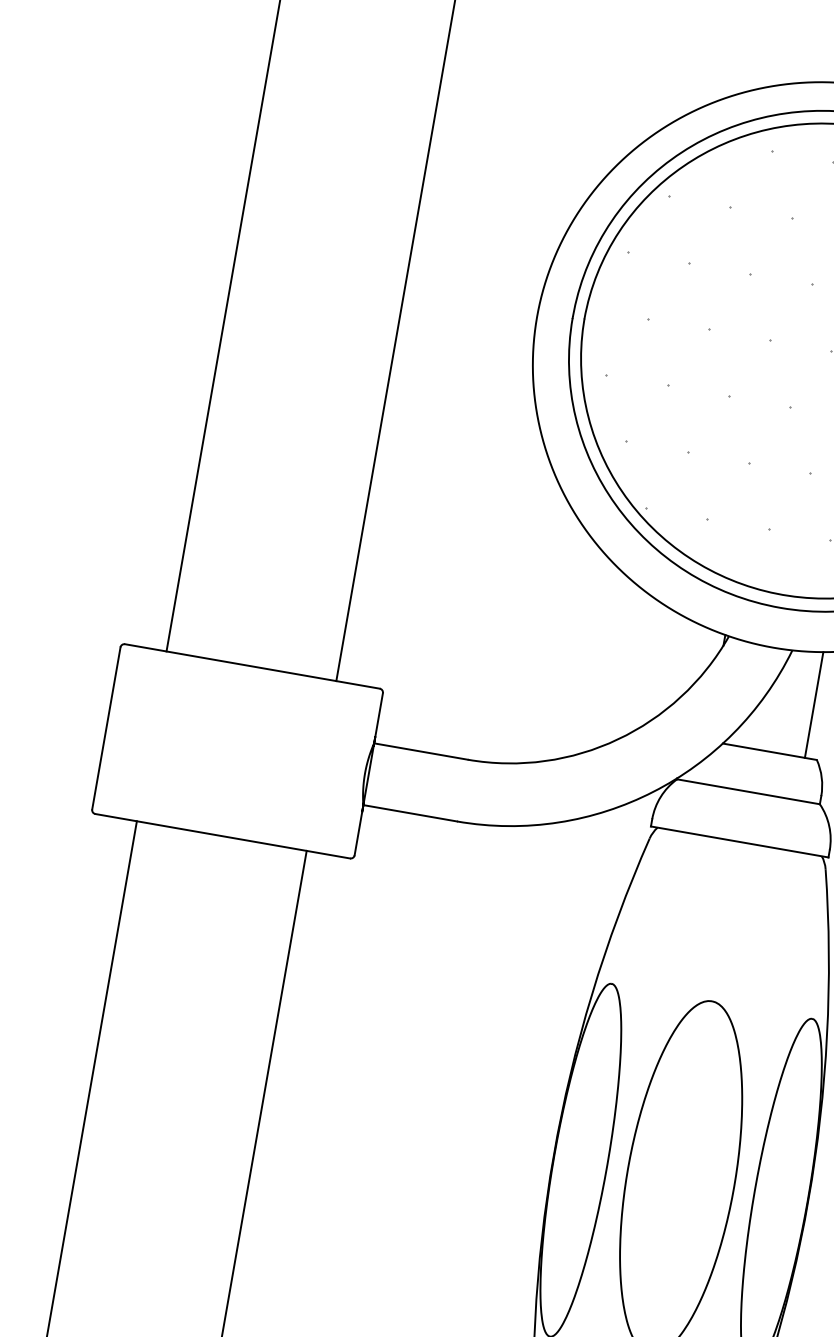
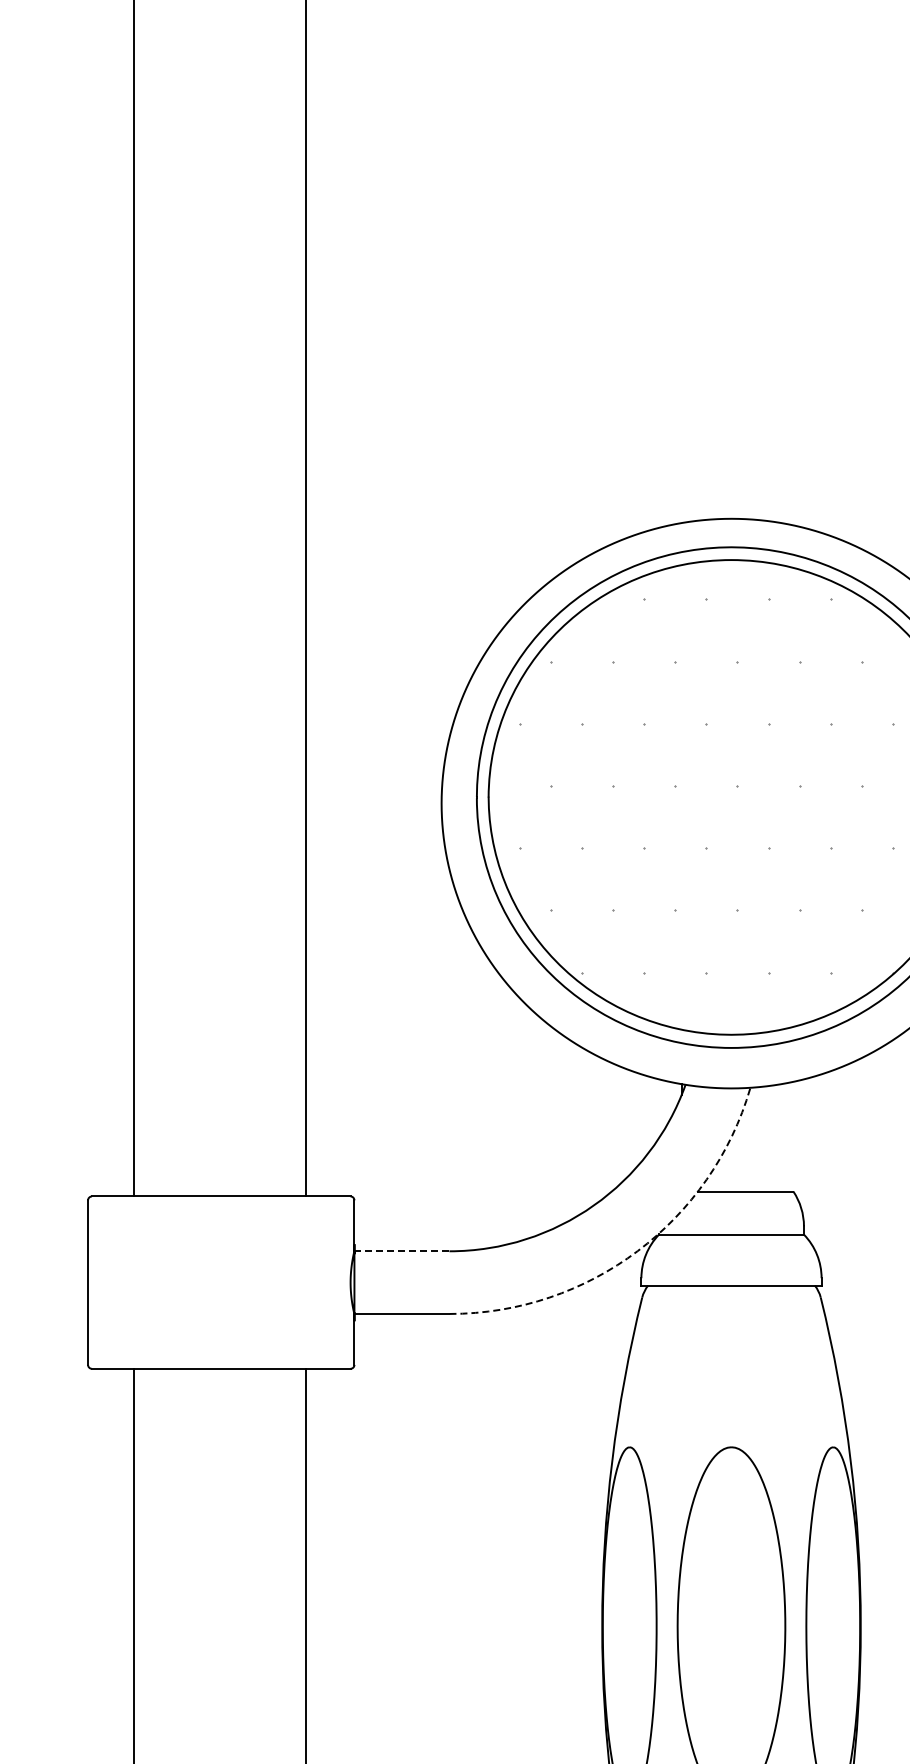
line: (814, 704) -> (781, 1137), removed
line: (420, 751) -> (401, 1251), solid -> dashed
arc: (652, 792) -> (637, 1251), solid -> dashed

